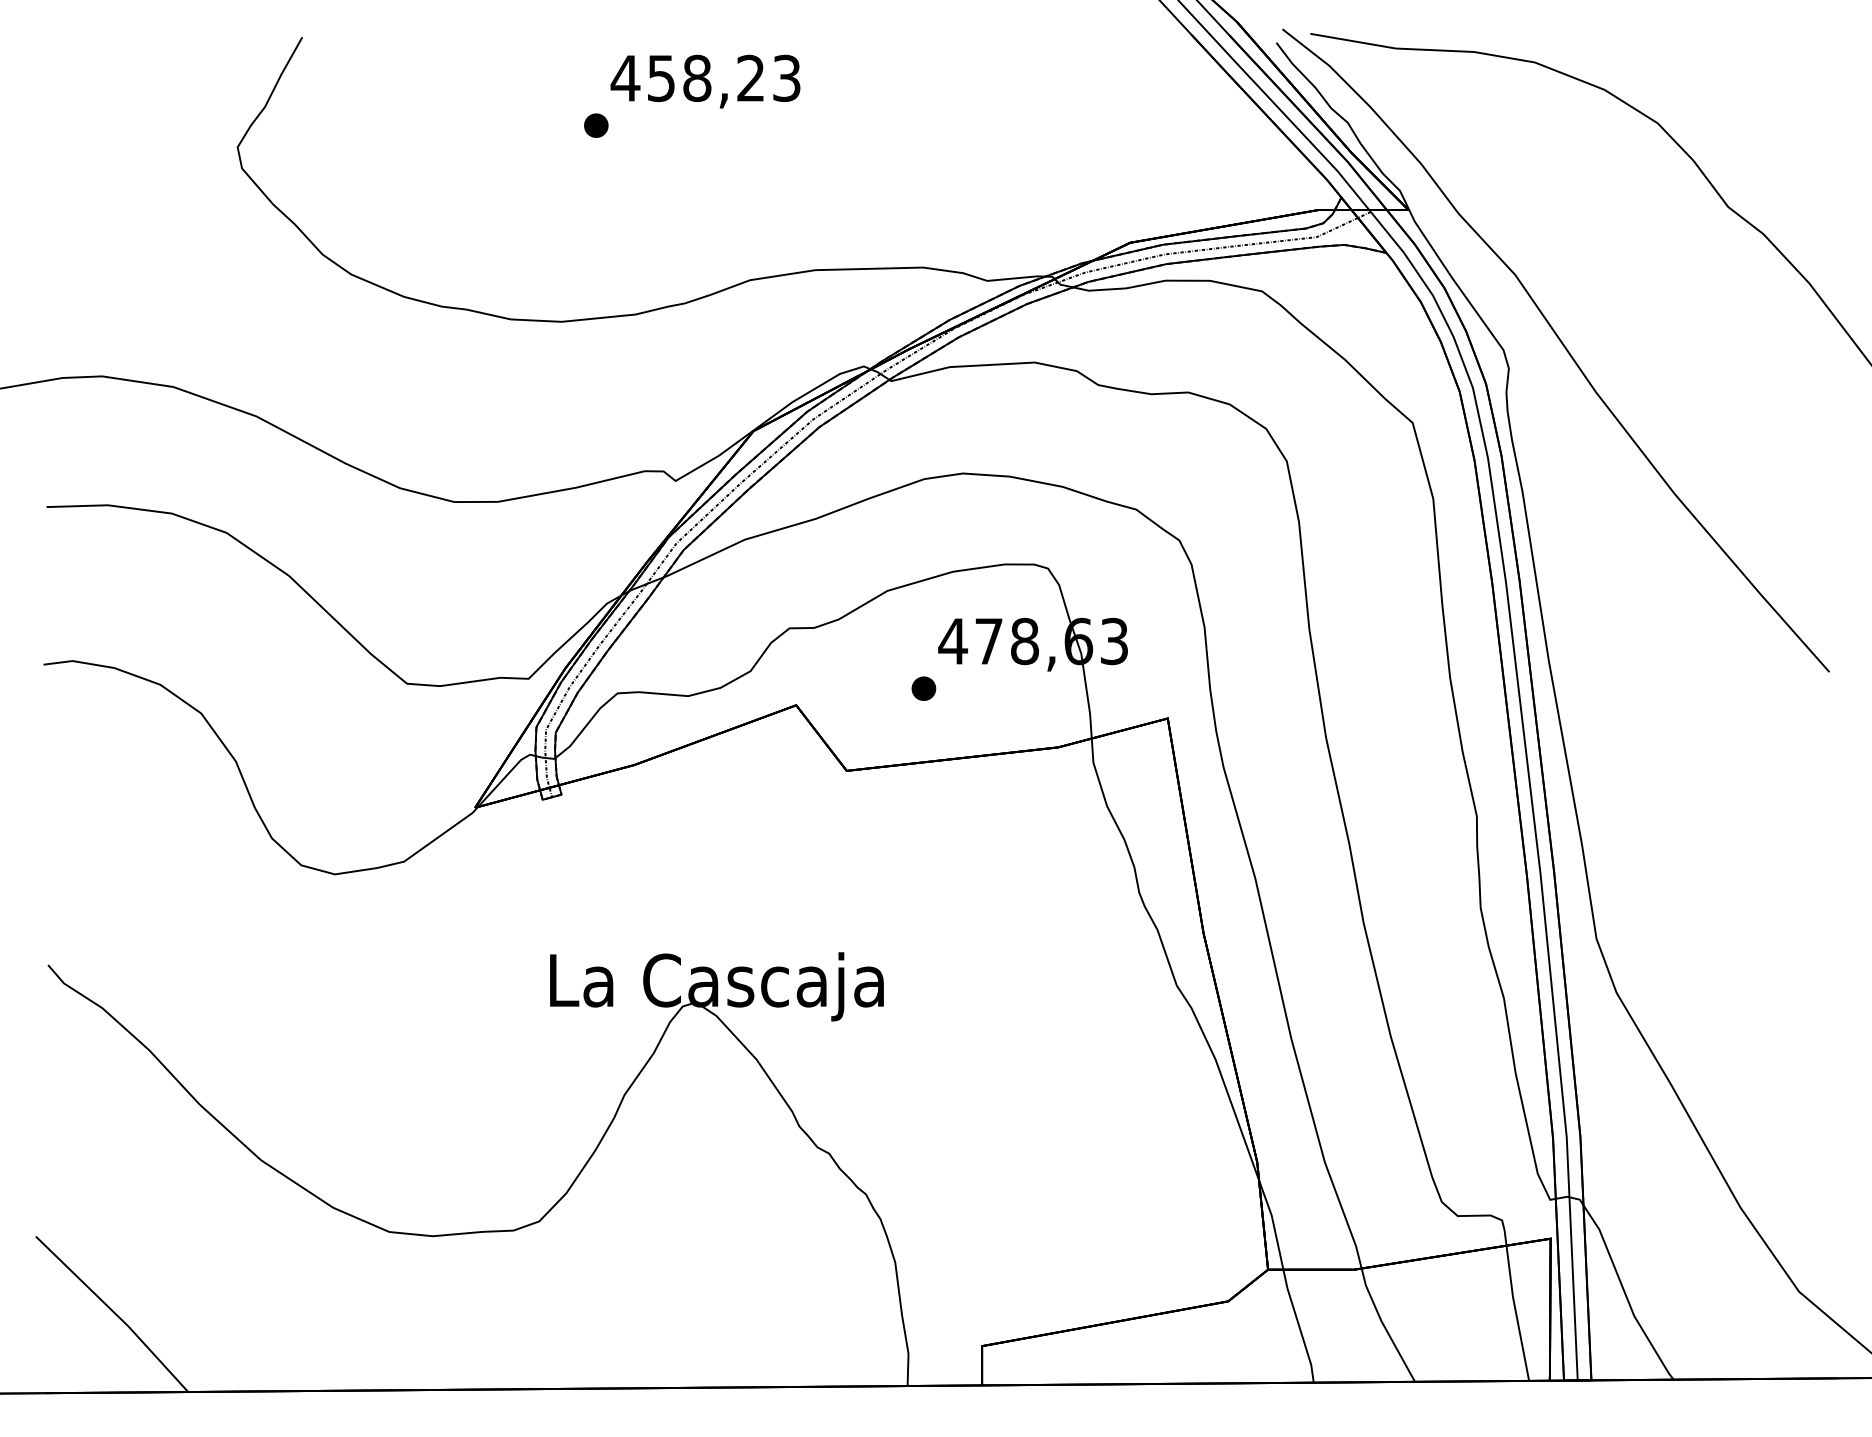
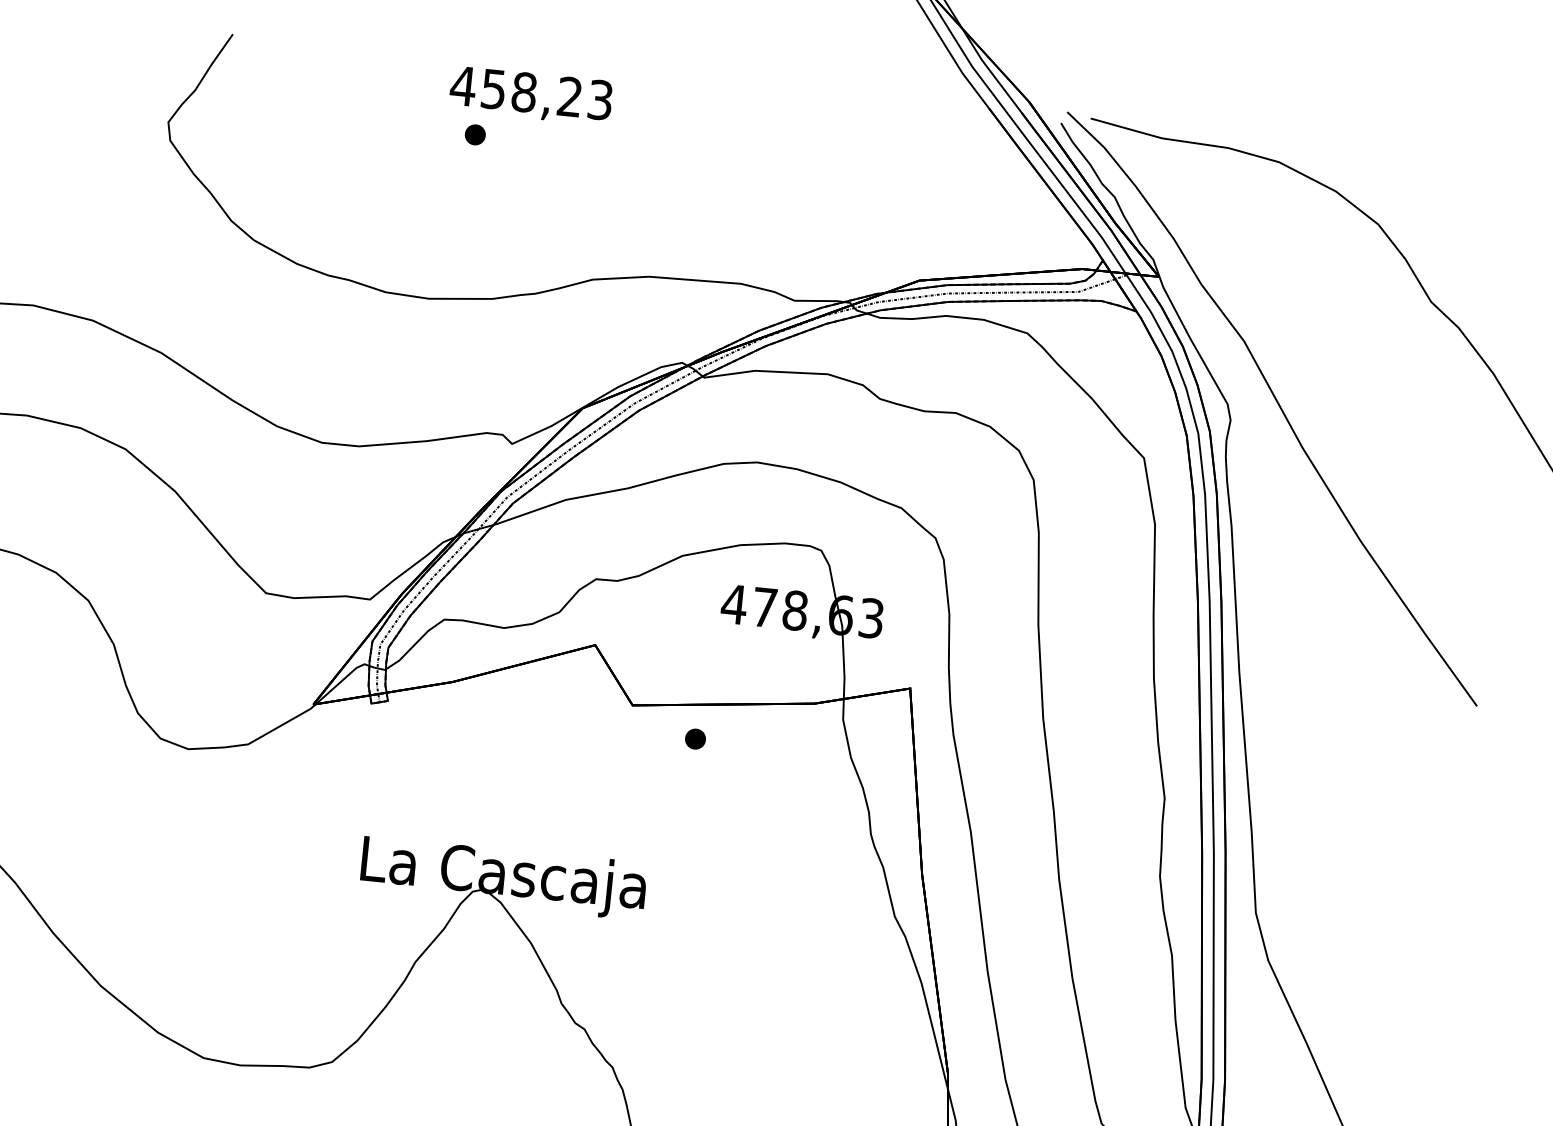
text: (705, 81) -> (531, 95), moved
part: (923, 688) -> (695, 738), moved

